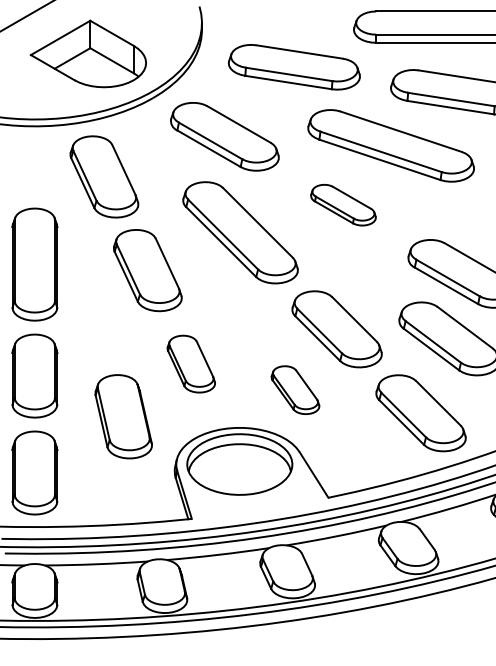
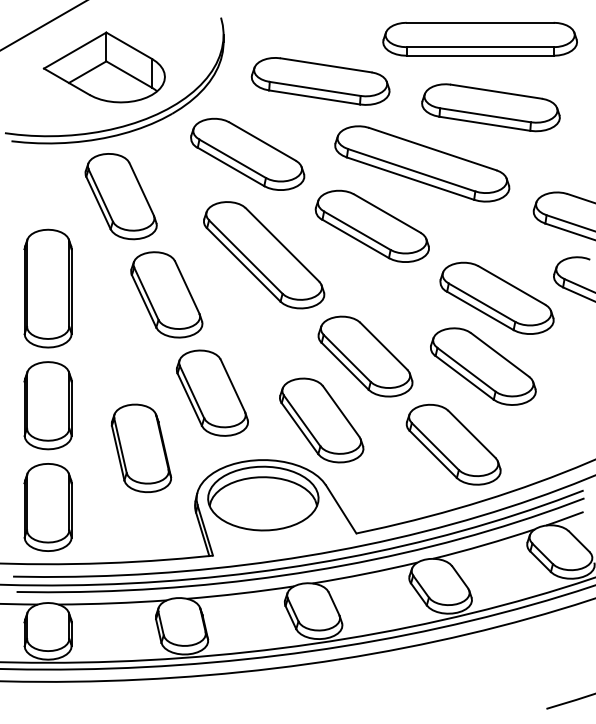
part: (342, 204) -> (371, 225), size x1.67
part: (191, 363) -> (212, 392), size x1.43
part: (295, 390) -> (321, 420), size x1.67

